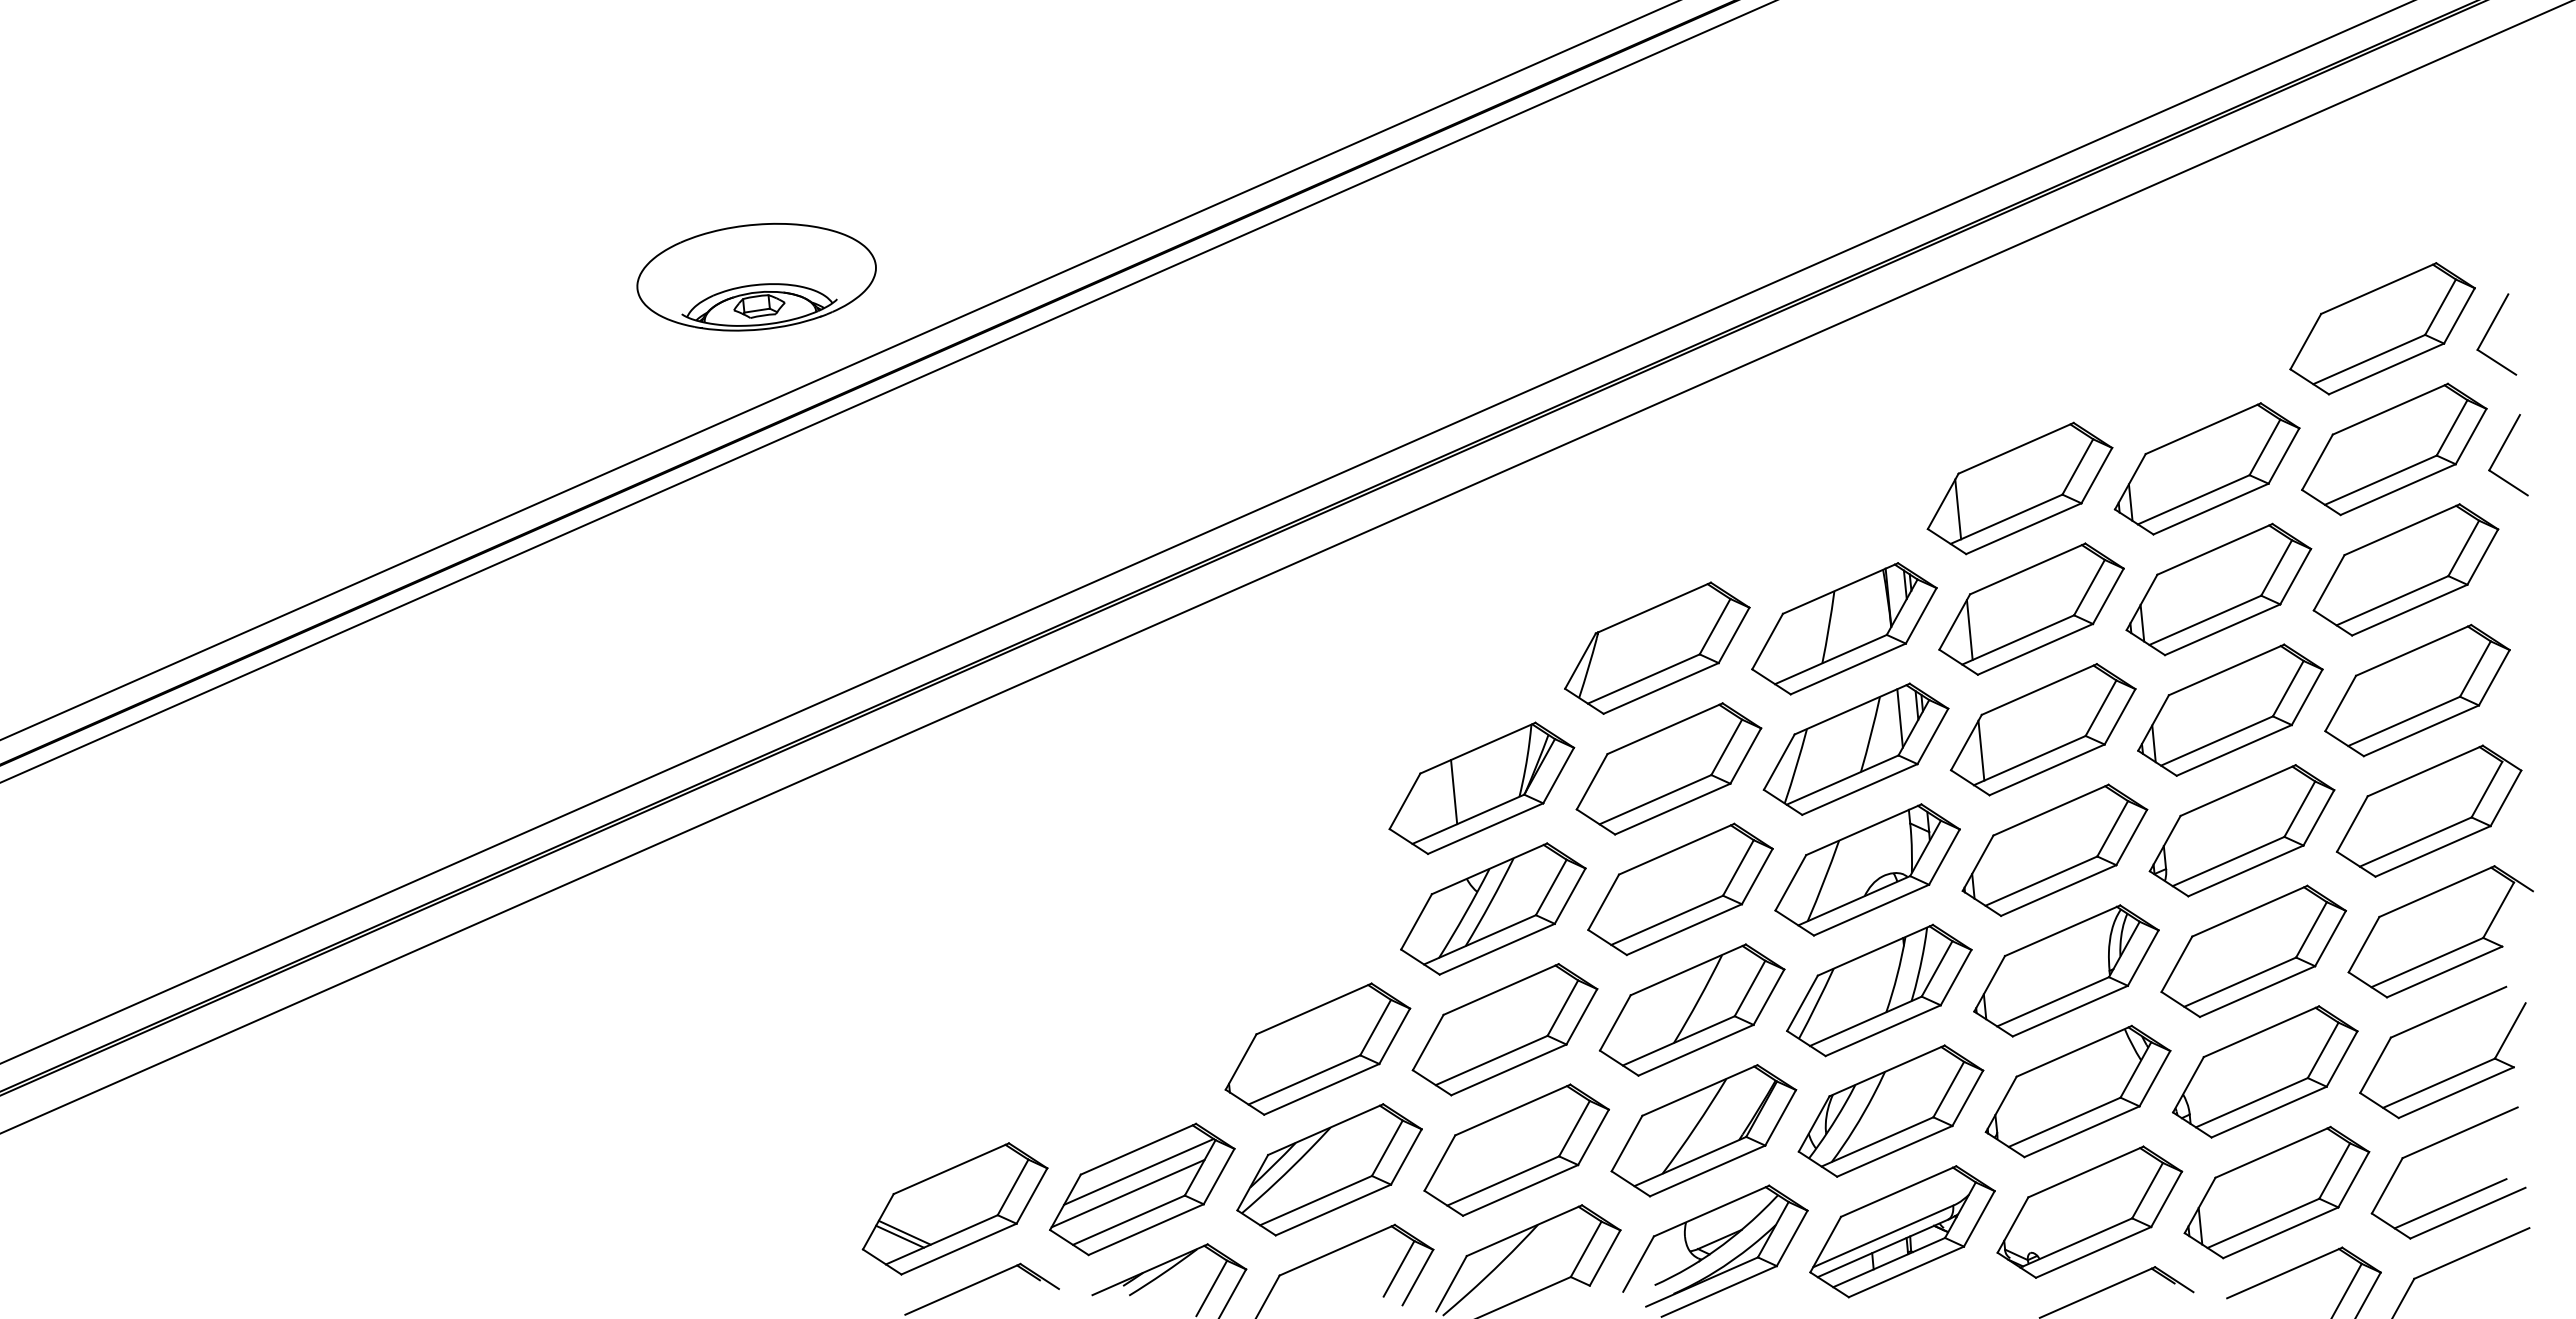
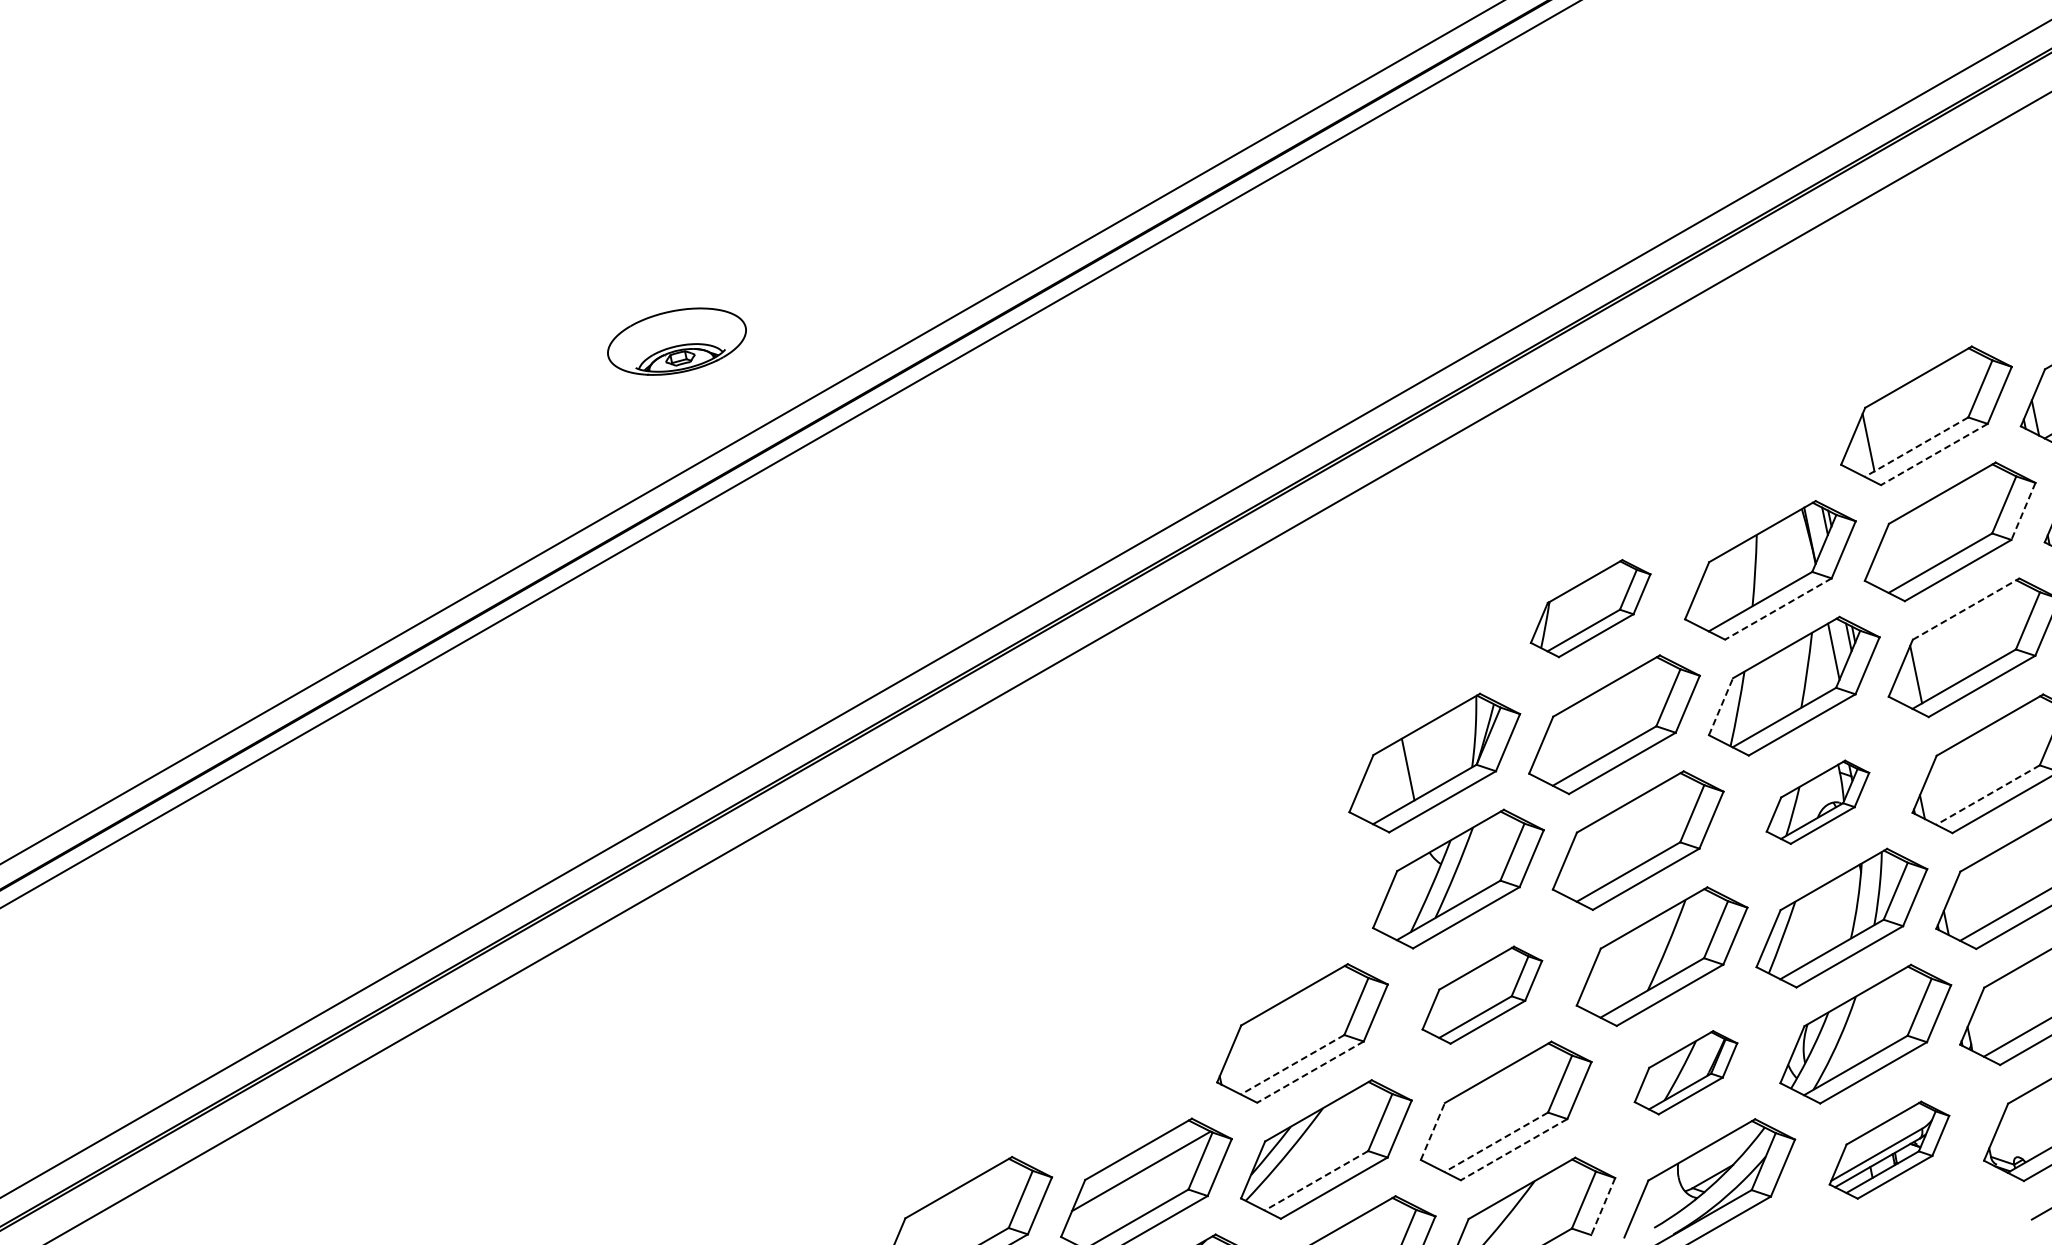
part: (756, 276) -> (676, 341), size x0.6
line: (2006, 519) -> (1916, 447), solid -> dashed
line: (2023, 528) -> (1933, 454), solid -> dashed
line: (2108, 596) -> (2023, 511), solid -> dashed
line: (1969, 629) -> (1892, 558), removed
part: (1657, 647) -> (1590, 607), size x0.7
line: (1848, 668) -> (1778, 608), solid -> dashed
line: (2039, 689) -> (1966, 609), solid -> dashed
line: (1779, 762) -> (1721, 707), solid -> dashed
part: (1867, 869) -> (1817, 801), size x0.6
line: (2040, 881) -> (1987, 795), solid -> dashed
part: (1504, 1029) -> (1481, 994), size x0.7
line: (1303, 1080) -> (1291, 1065), solid -> dashed
line: (1321, 1089) -> (1310, 1072), solid -> dashed
part: (1703, 1130) -> (1685, 1072), size x0.6
line: (1439, 1163) -> (1432, 1131), solid -> dashed
line: (1502, 1181) -> (1495, 1142), solid -> dashed
line: (1520, 1190) -> (1514, 1149), solid -> dashed
line: (1127, 1193) -> (1132, 1193), removed
line: (1315, 1200) -> (1315, 1180), solid -> dashed
part: (1902, 1231) -> (1889, 1149), size x0.7
line: (1605, 1258) -> (1603, 1206), solid -> dashed

